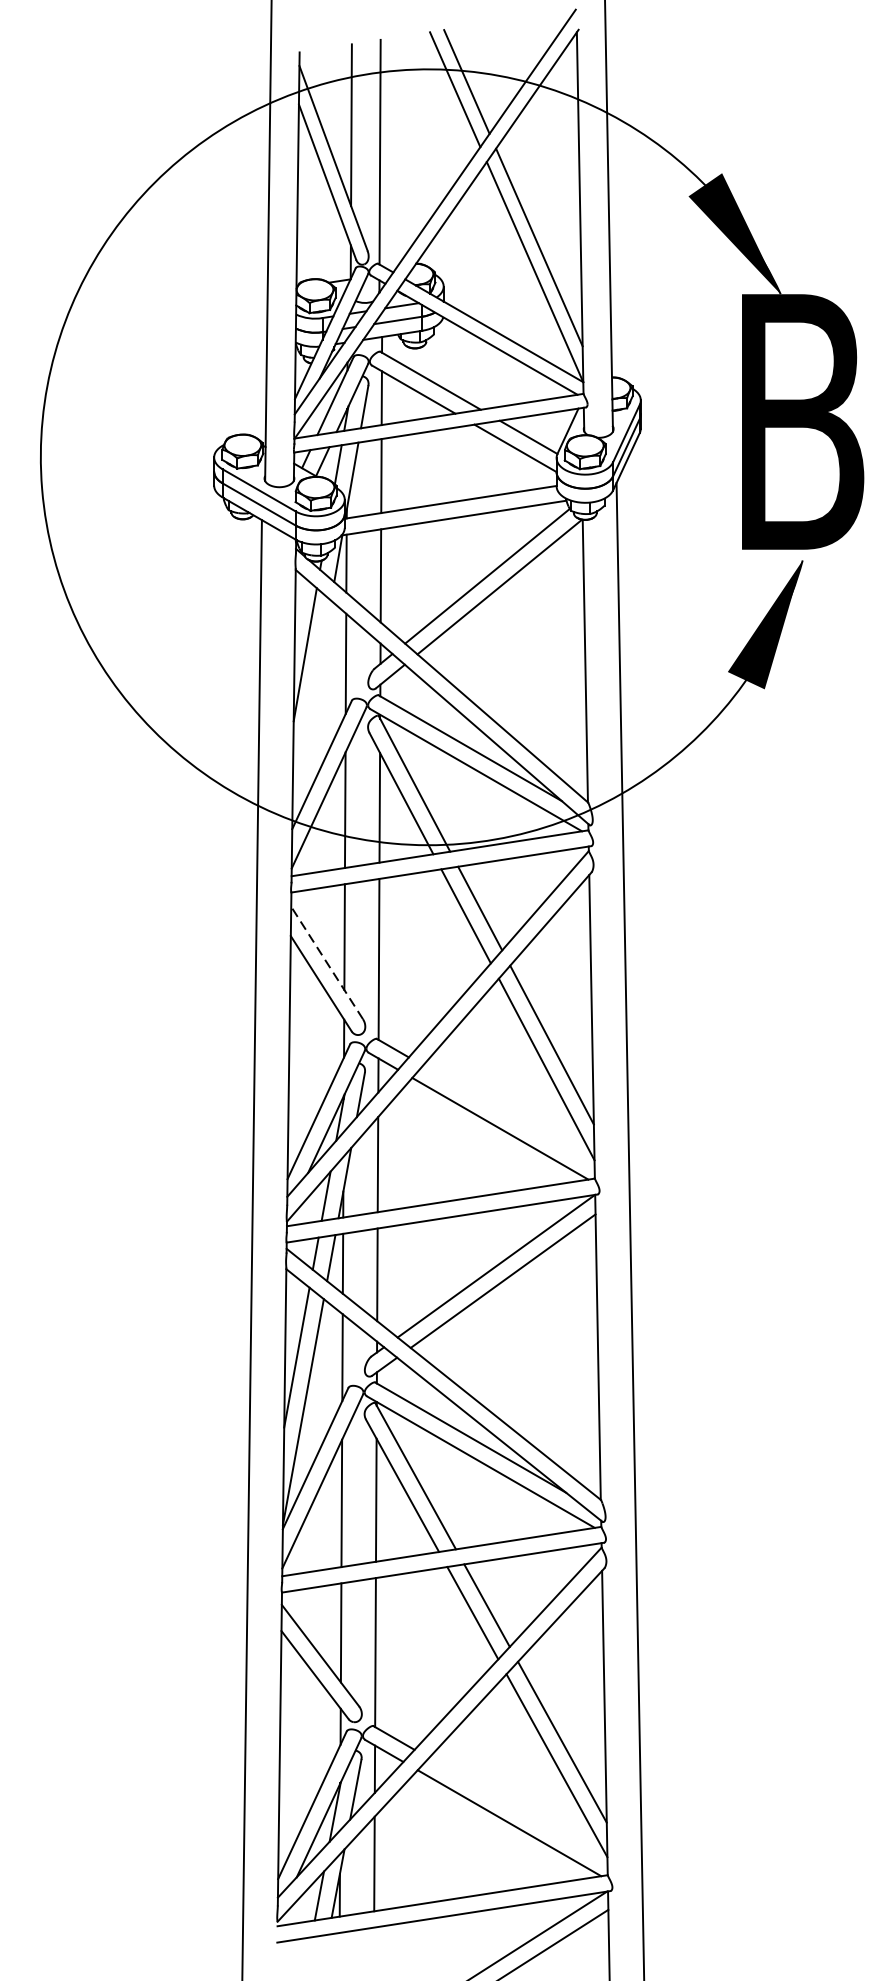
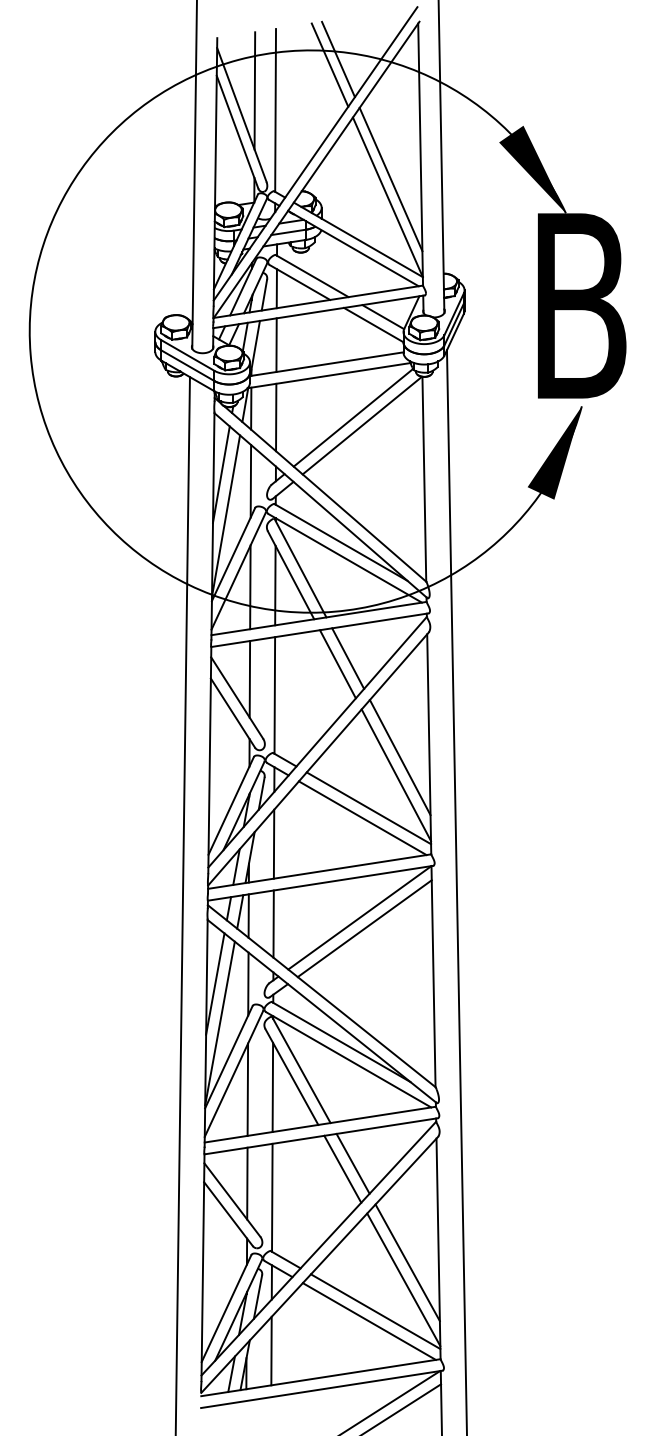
line: (312, 711) -> (226, 515), added
line: (326, 962) -> (236, 697), dashed -> solid
line: (508, 1115) -> (368, 808), added
line: (517, 1809) -> (375, 1311), added

